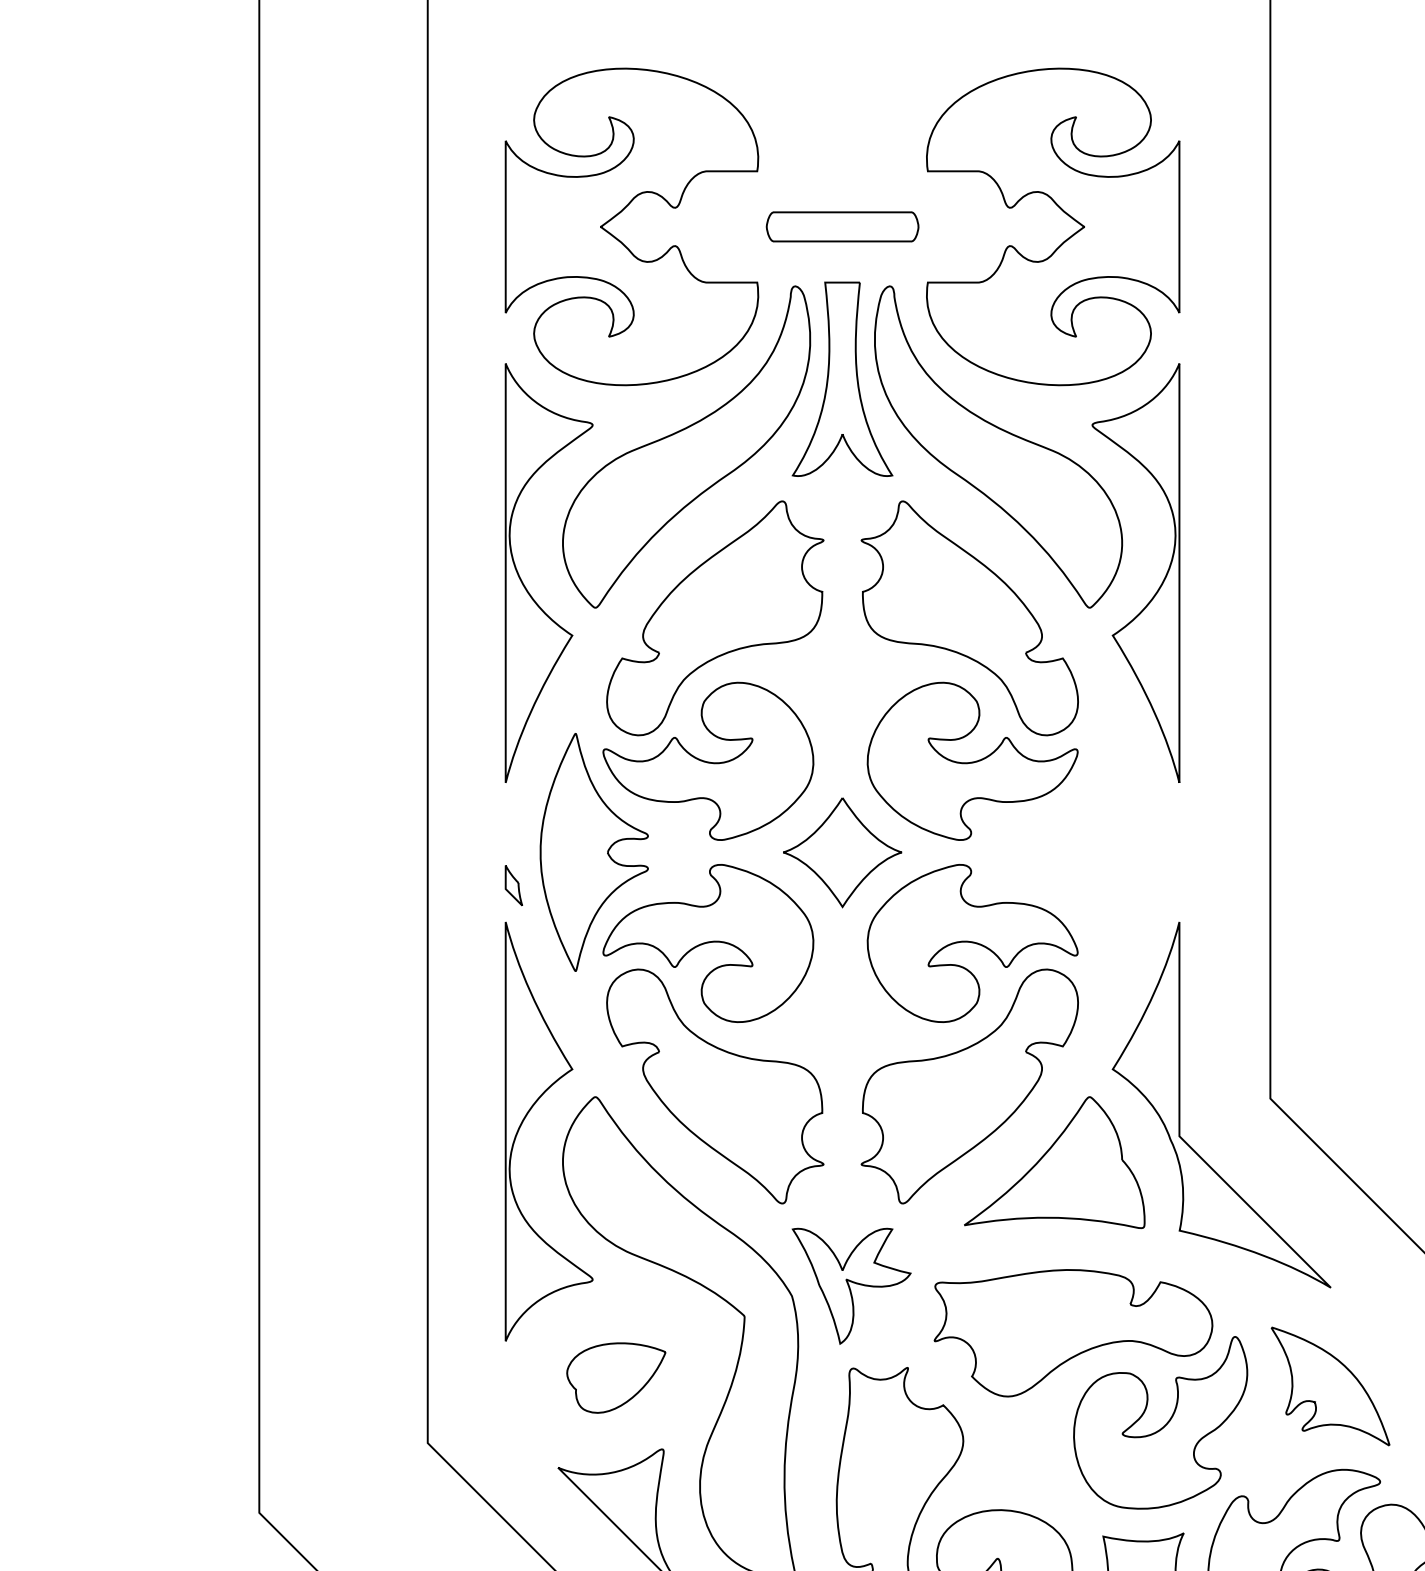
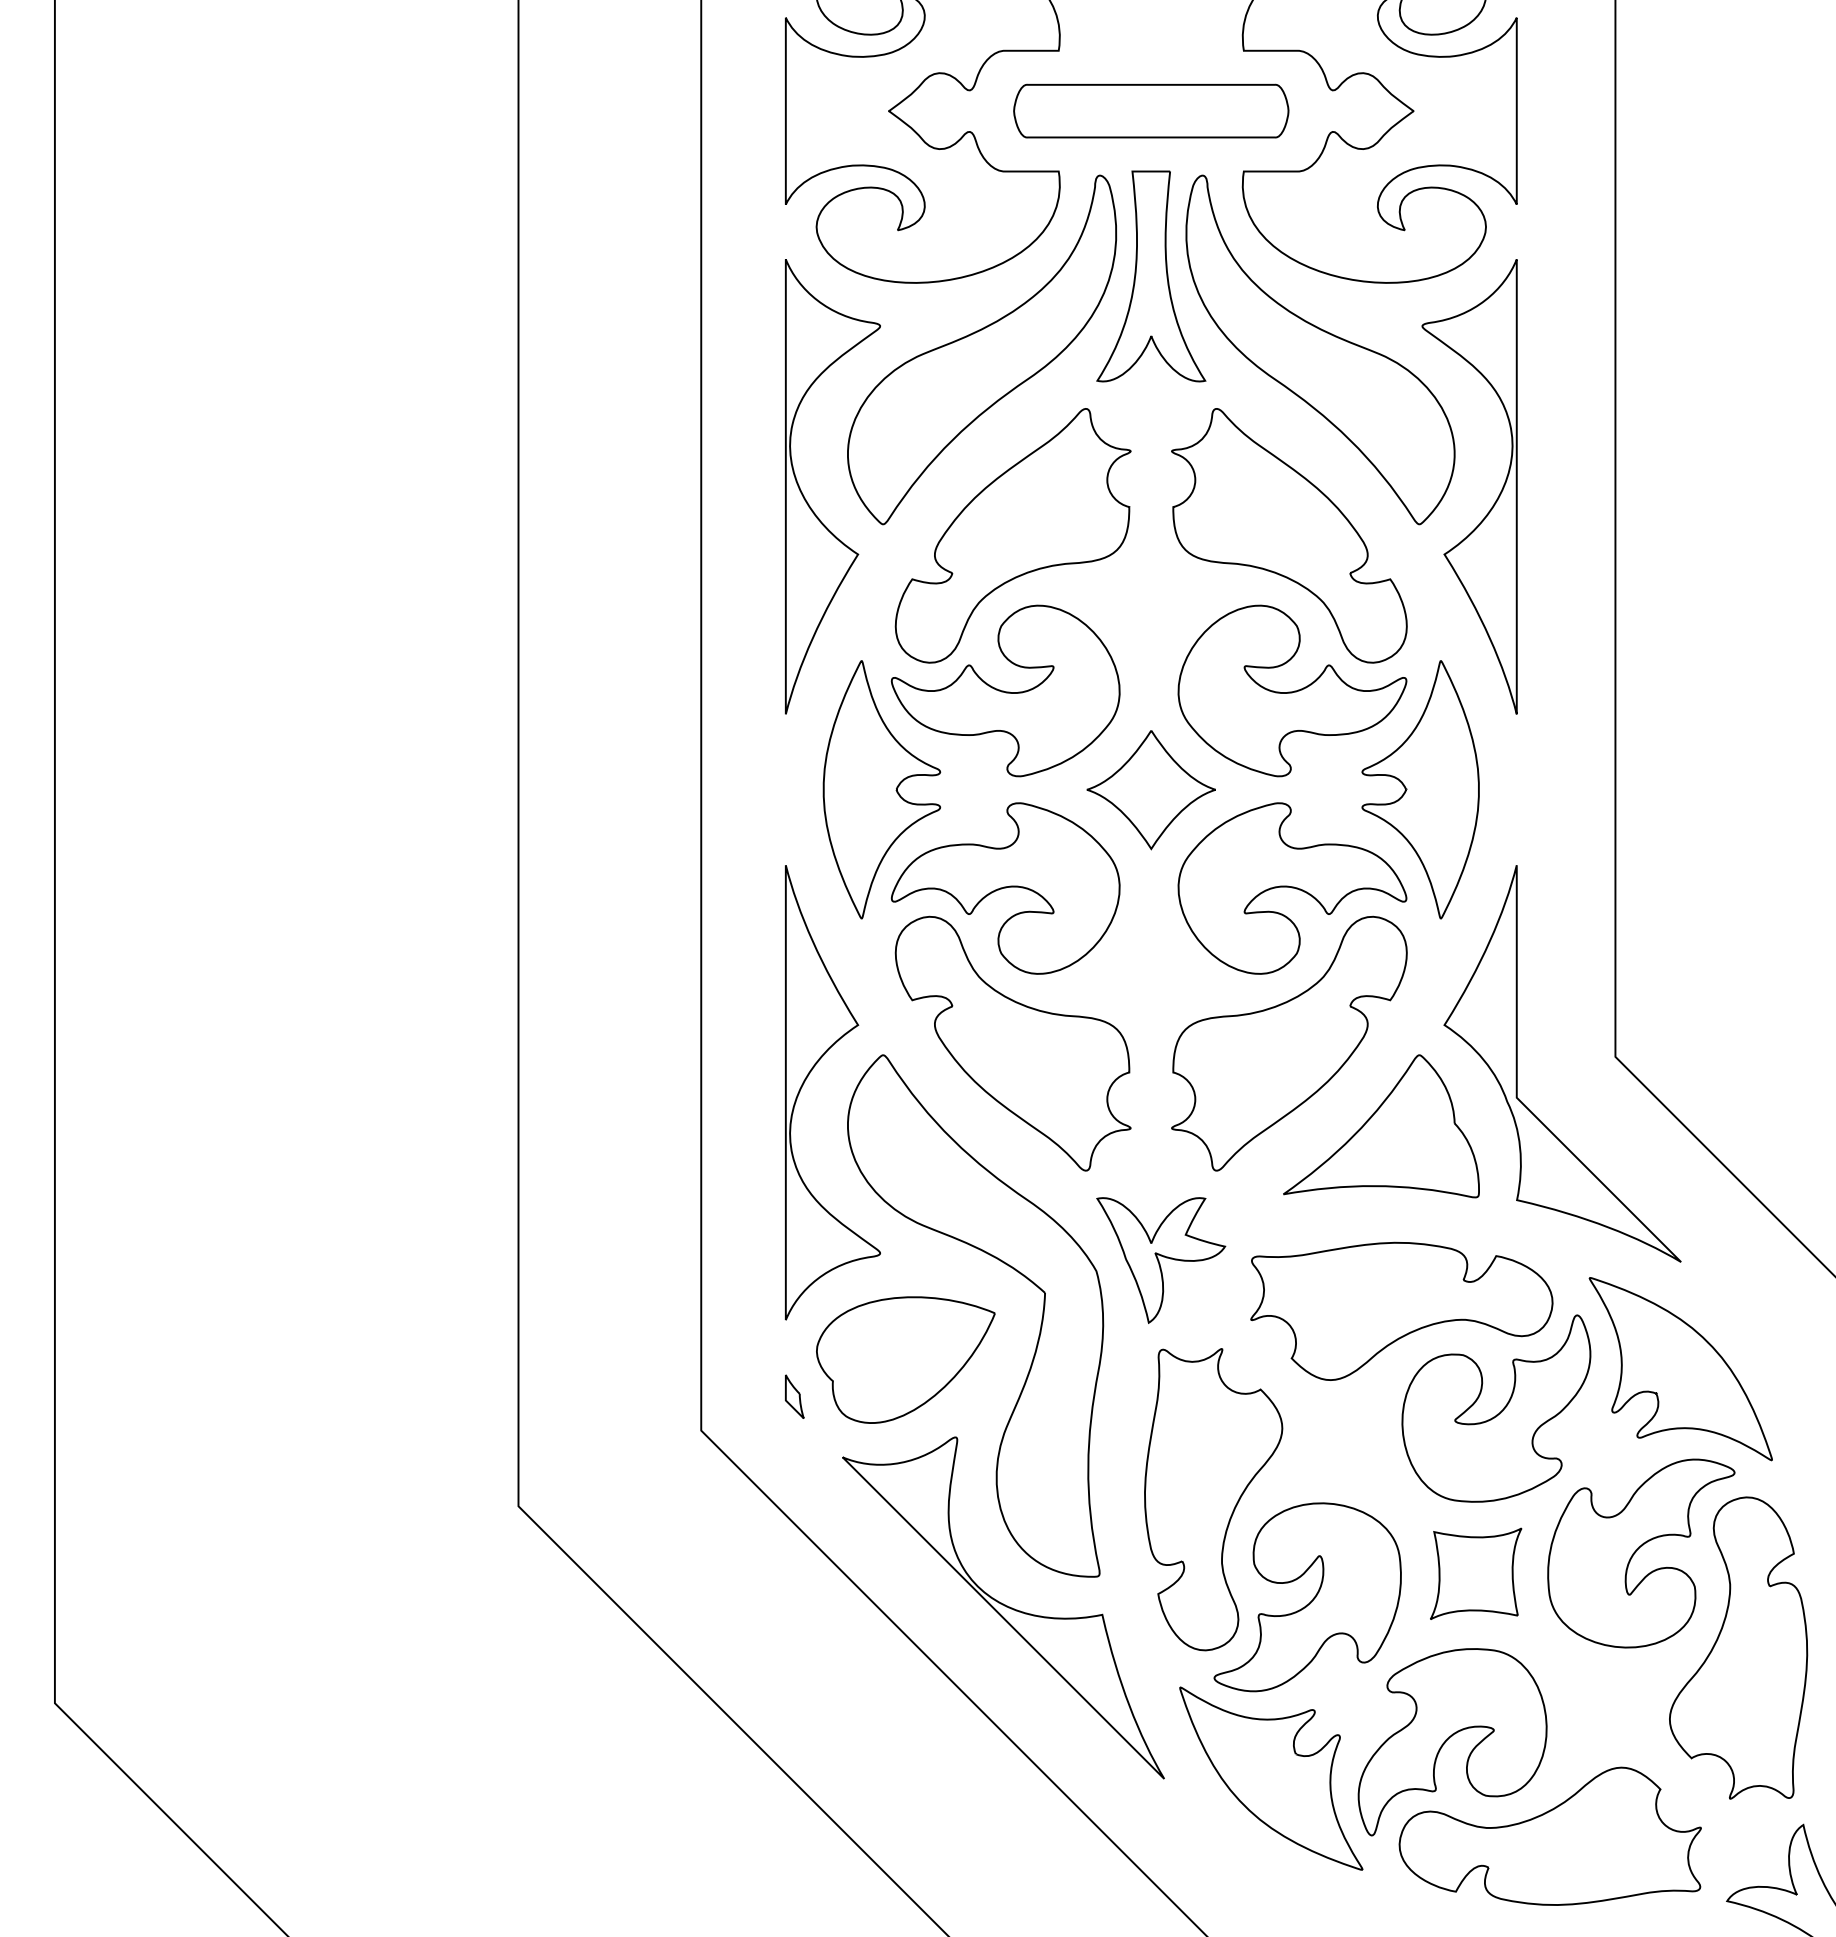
part: (842, 226) -> (1151, 110), size x1.67
part: (1090, 852) -> (1420, 789), added
part: (513, 885) -> (794, 1396), moved
part: (616, 1377) -> (905, 1359), size x1.67
part: (1330, 1386) -> (1680, 1369), size x1.43

